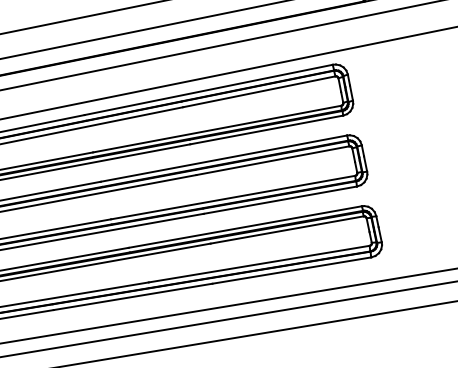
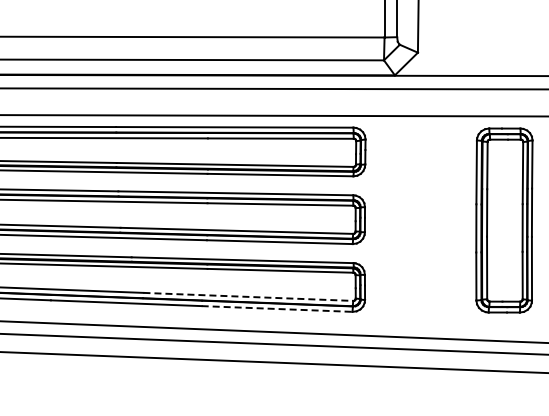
line: (259, 263) -> (248, 296), solid -> dashed
line: (292, 271) -> (277, 309), solid -> dashed

